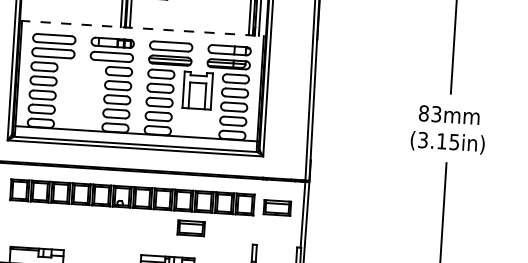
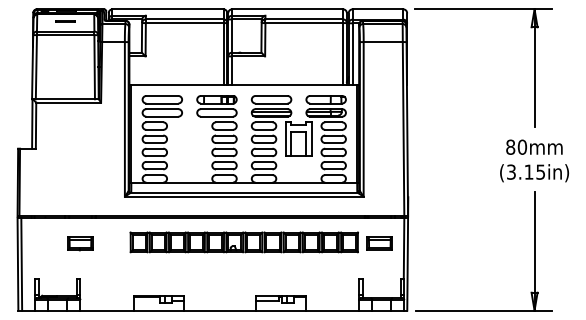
line: (143, 28) -> (244, 84), dashed -> solid
text: (436, 113) -> (522, 146), 83mm -> 80mm
part: (190, 228) -> (300, 267), removed

